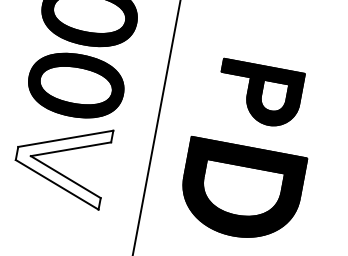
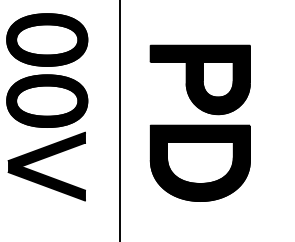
part: (258, 93) -> (199, 79), size x1.43
fill: (61, 161) -> (46, 166), added

